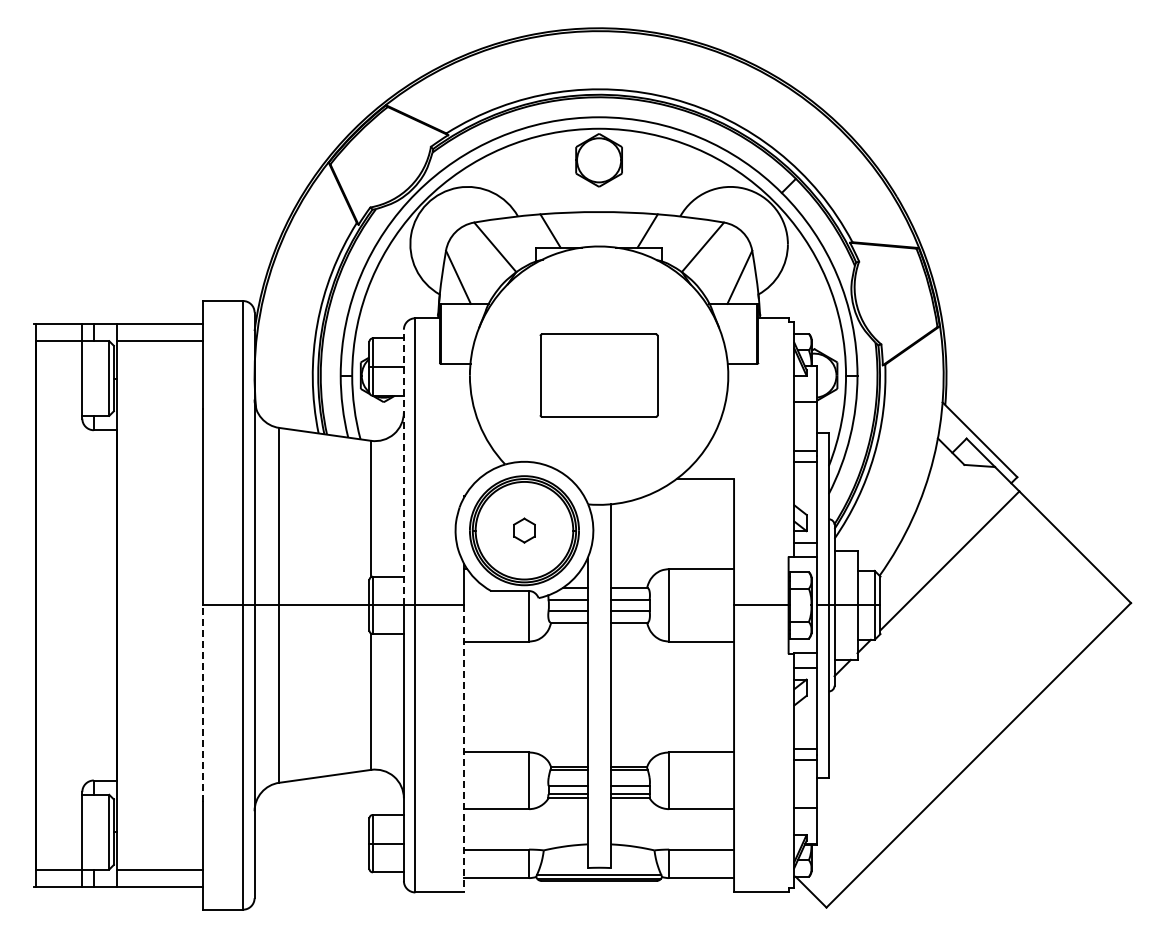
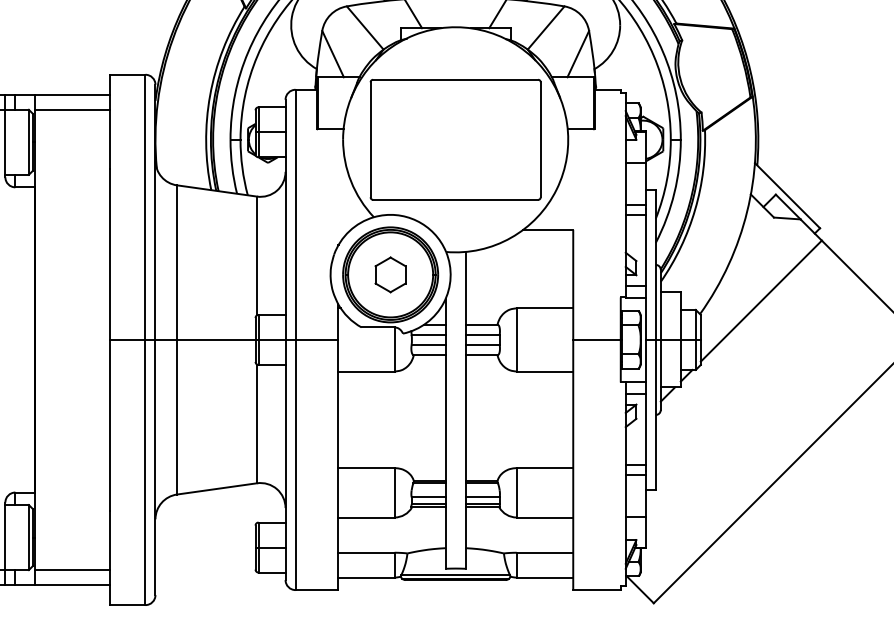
part: (598, 375) -> (455, 139), size x1.67
line: (403, 467) -> (285, 219), dashed -> solid
part: (524, 530) -> (390, 274), size x1.67
line: (202, 703) -> (110, 425), dashed -> solid
line: (464, 748) -> (338, 464), dashed -> solid

